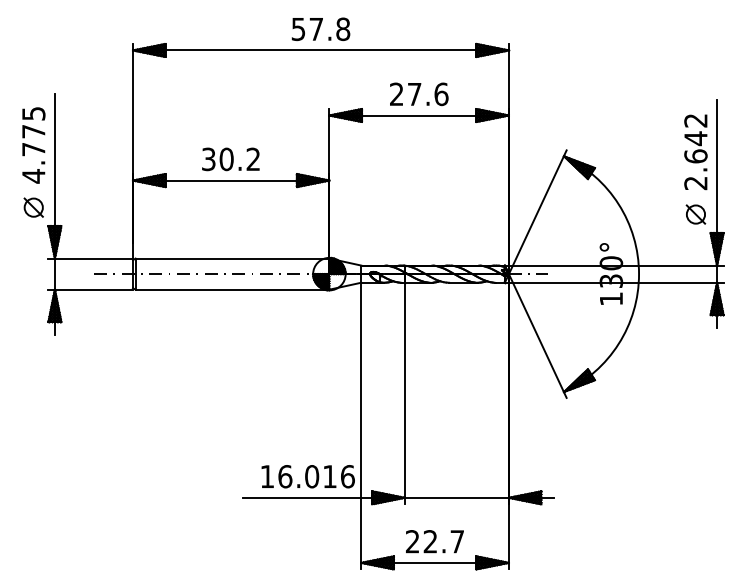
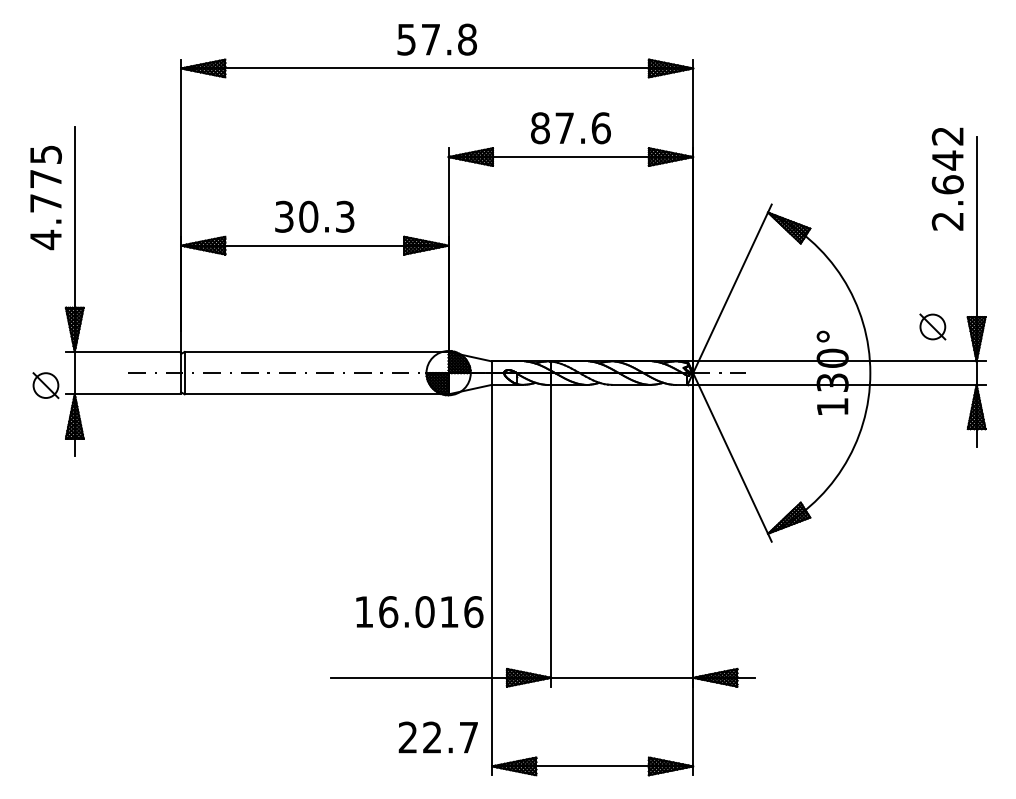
text: (396, 94) -> (540, 128), 27.6 -> 87.6
text: (695, 151) -> (947, 178), moved
text: (253, 159) -> (345, 216), 30.2 -> 30.3
part: (33, 207) -> (45, 385), moved
part: (695, 214) -> (932, 326), moved
text: (308, 476) -> (419, 611), moved
text: (434, 541) -> (437, 737), moved

